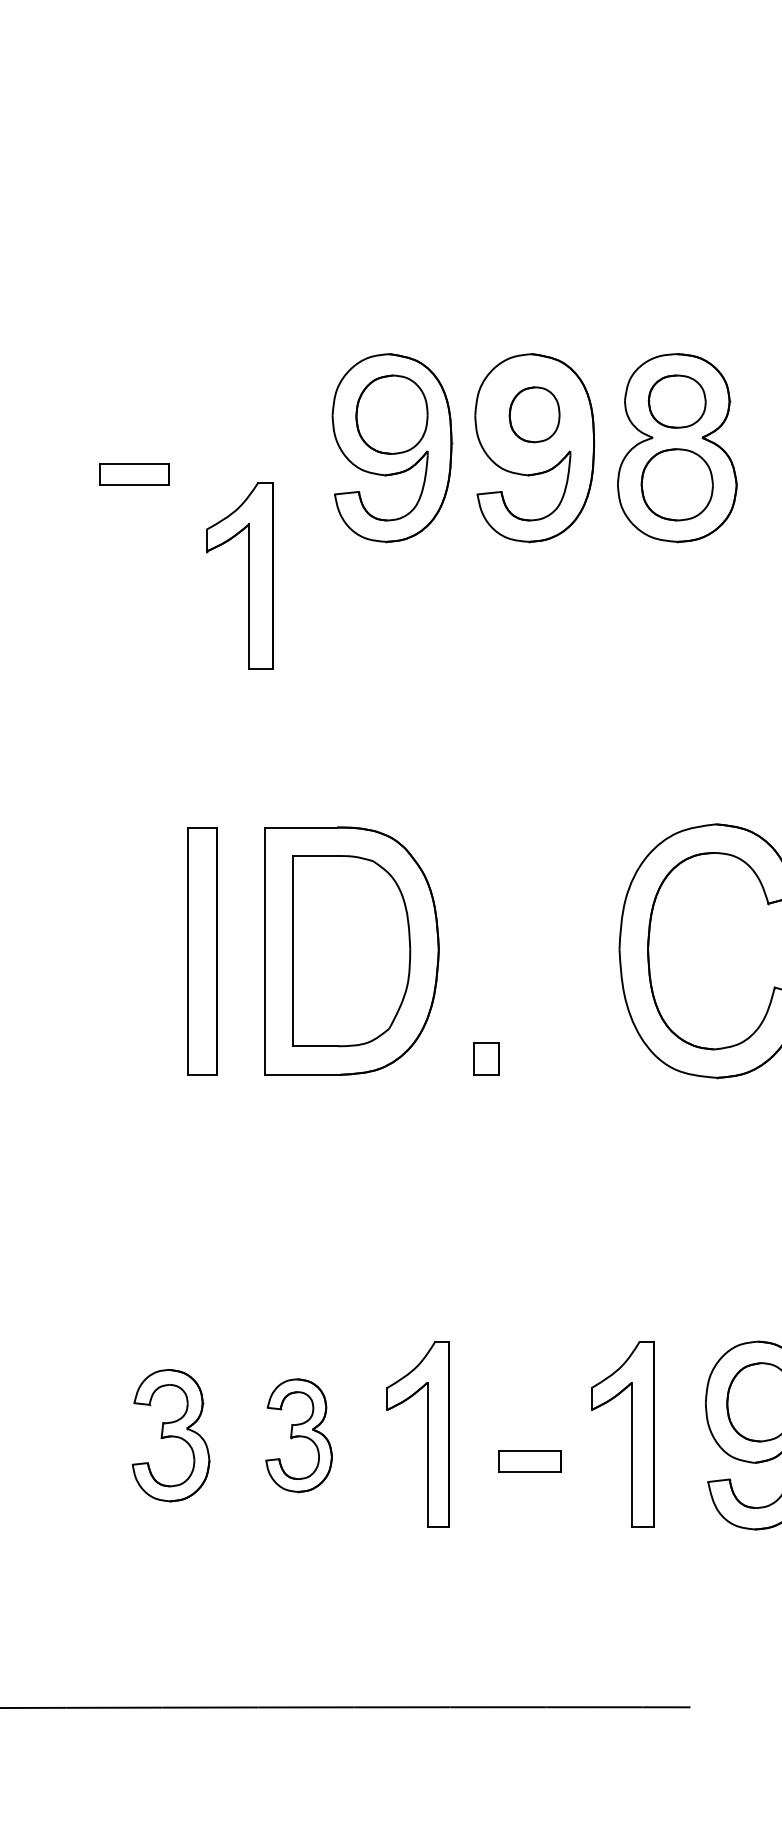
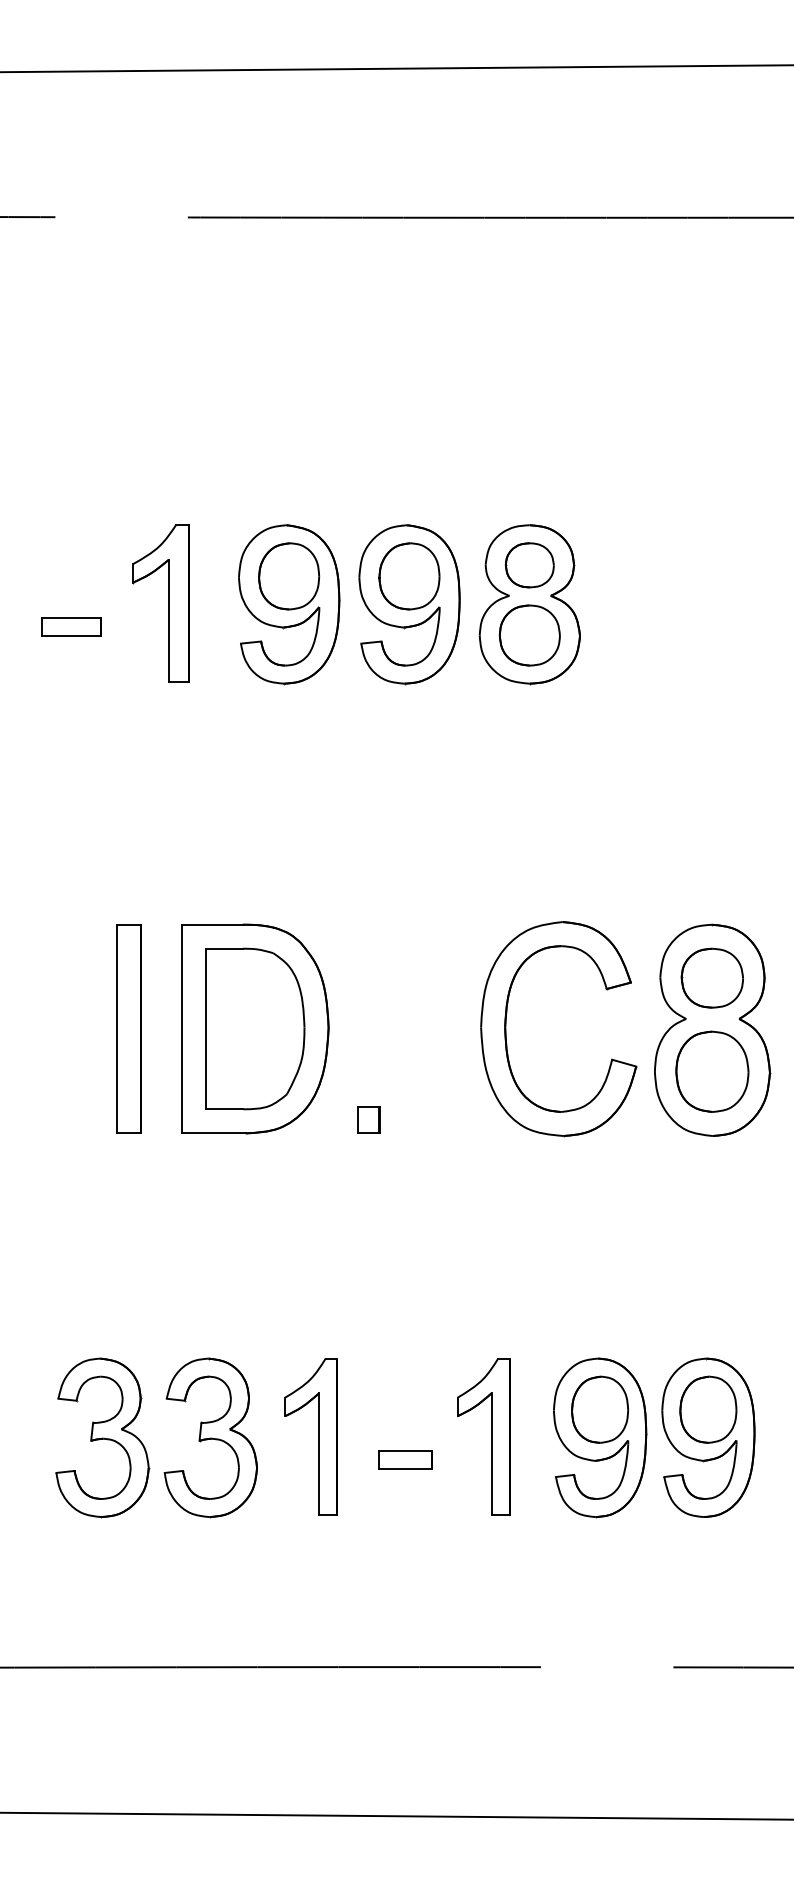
part: (534, 414) -> (409, 576), size x1.43
part: (249, 576) -> (168, 603), moved
part: (170, 1435) -> (102, 1437), size x1.43
part: (298, 1435) -> (210, 1437), size x1.67

